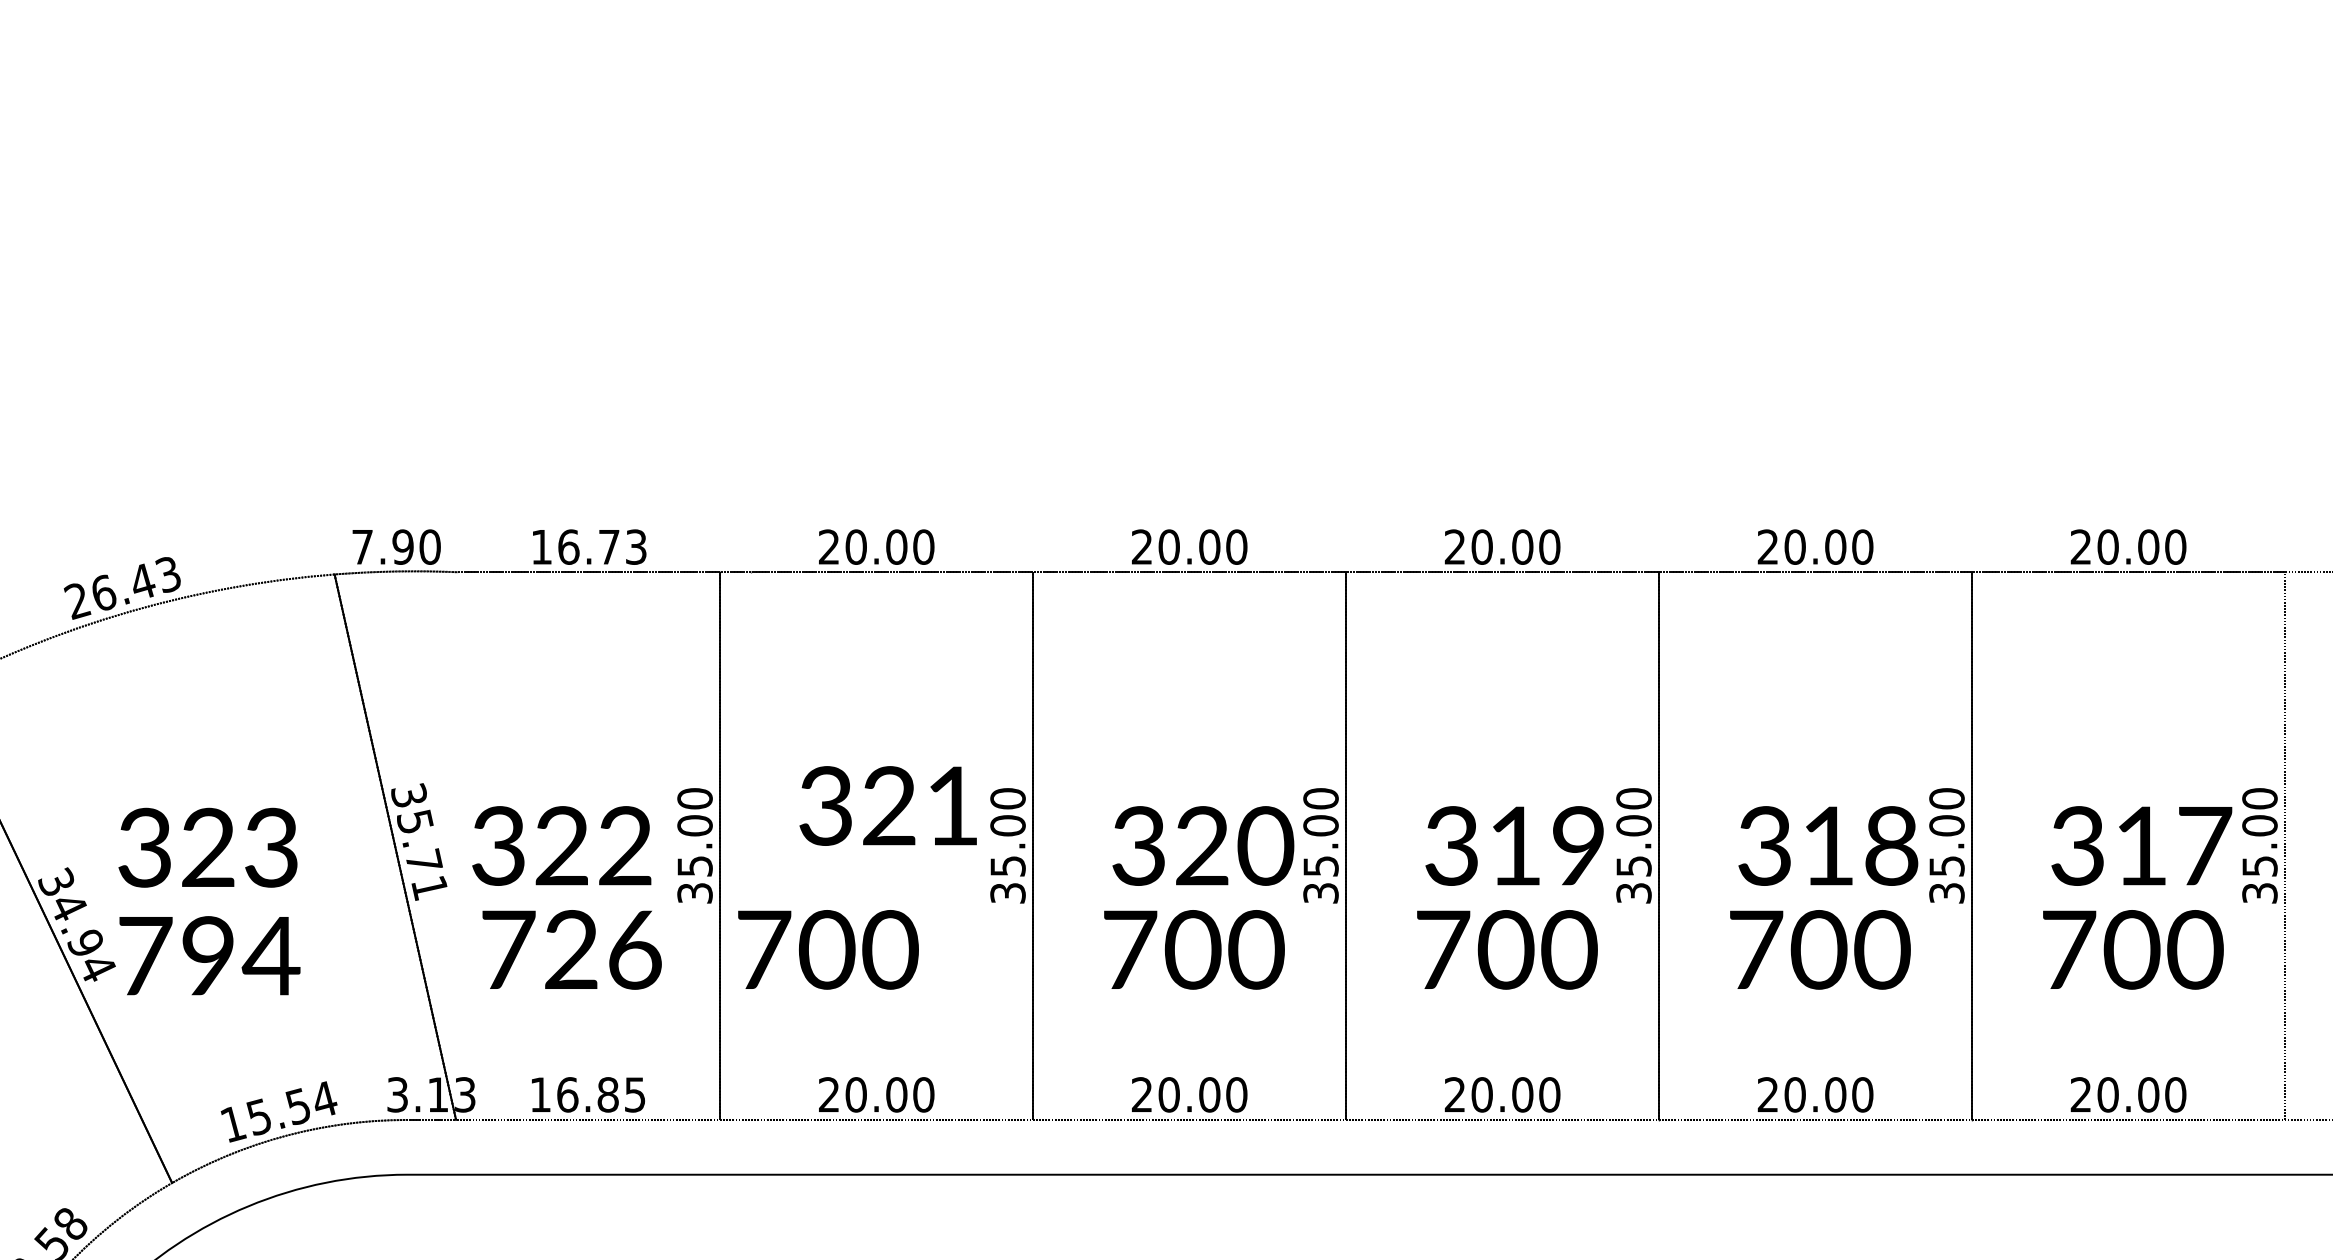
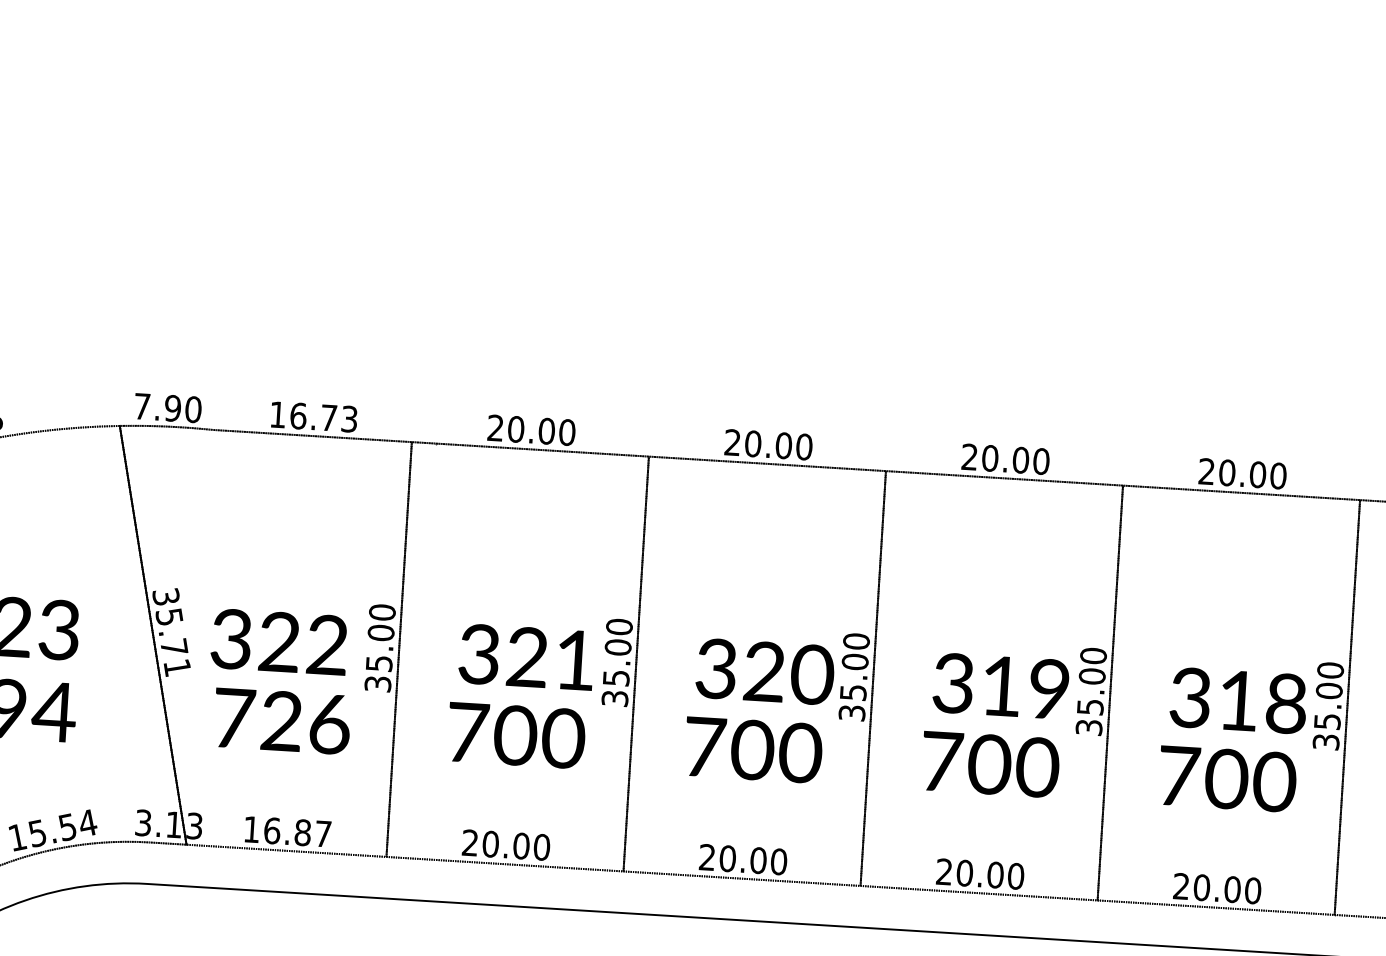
text: (887, 805) -> (526, 656), moved
text: (828, 949) -> (516, 735), moved
text: (635, 1094) -> (323, 833), 16.85 -> 16.87

